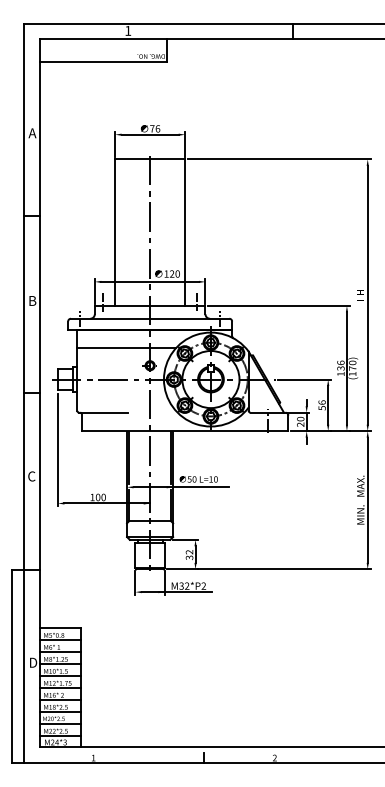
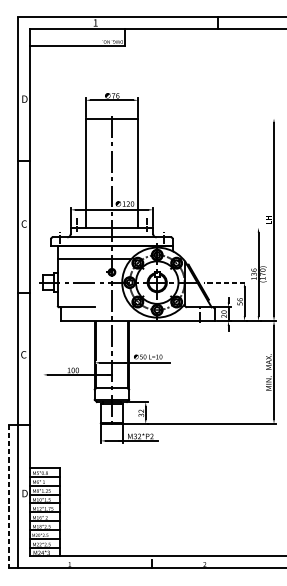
text: (32, 133) -> (24, 99), A -> D
line: (278, 159) -> (207, 118), removed
text: (32, 300) -> (24, 223), B -> C
line: (278, 305) -> (207, 227), removed
line: (305, 379) -> (227, 282), solid -> dashed
line: (58, 449) -> (43, 334), removed
line: (11, 666) -> (8, 496), solid -> dashed

